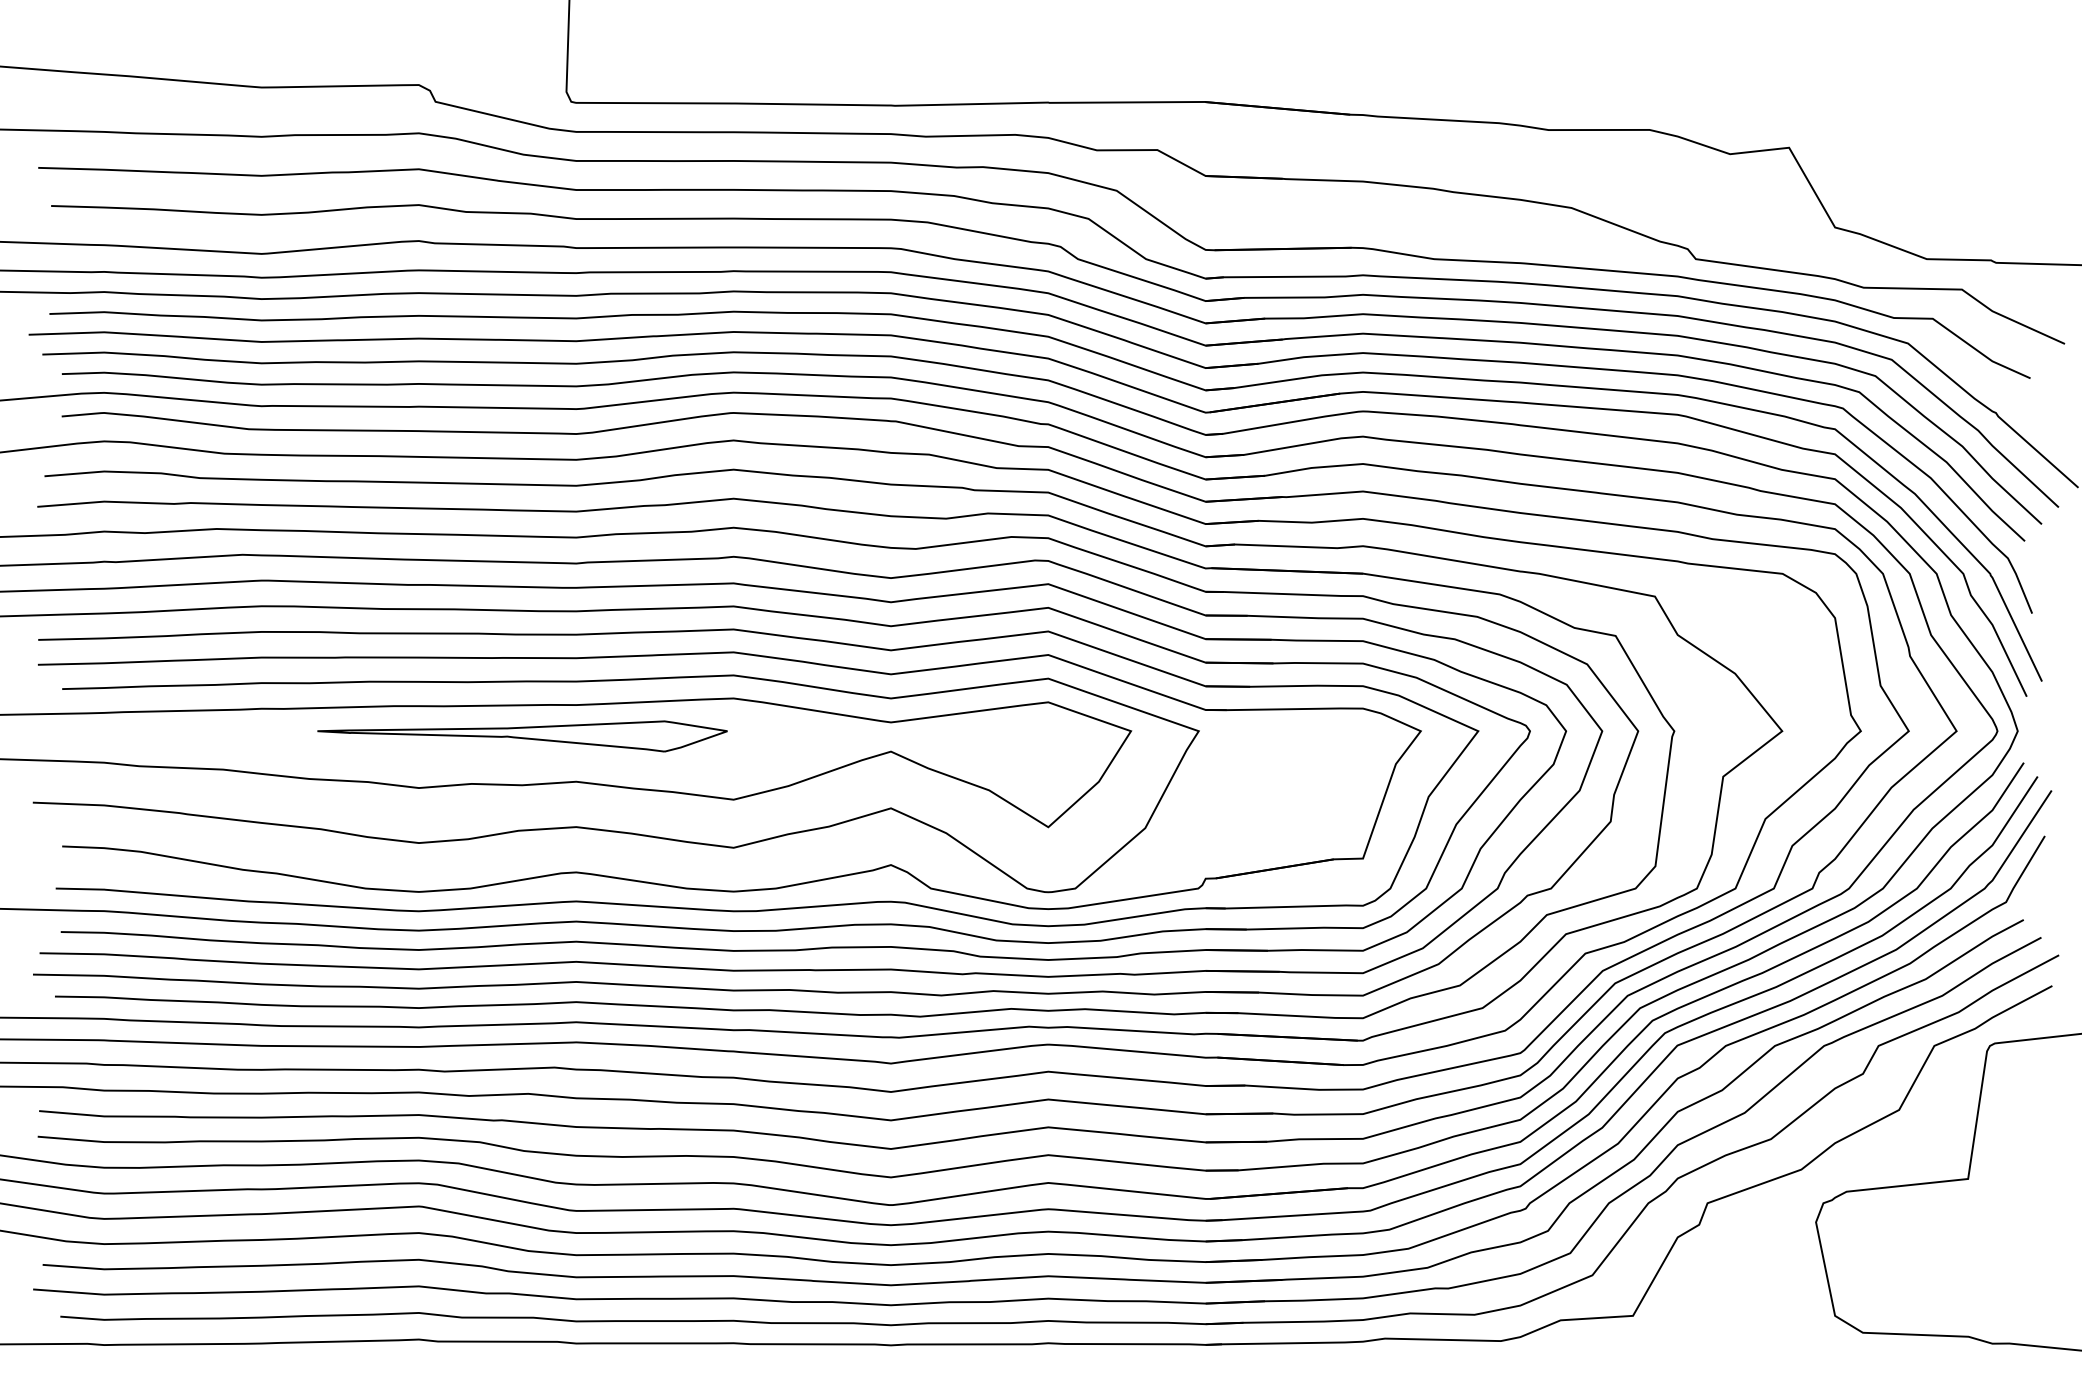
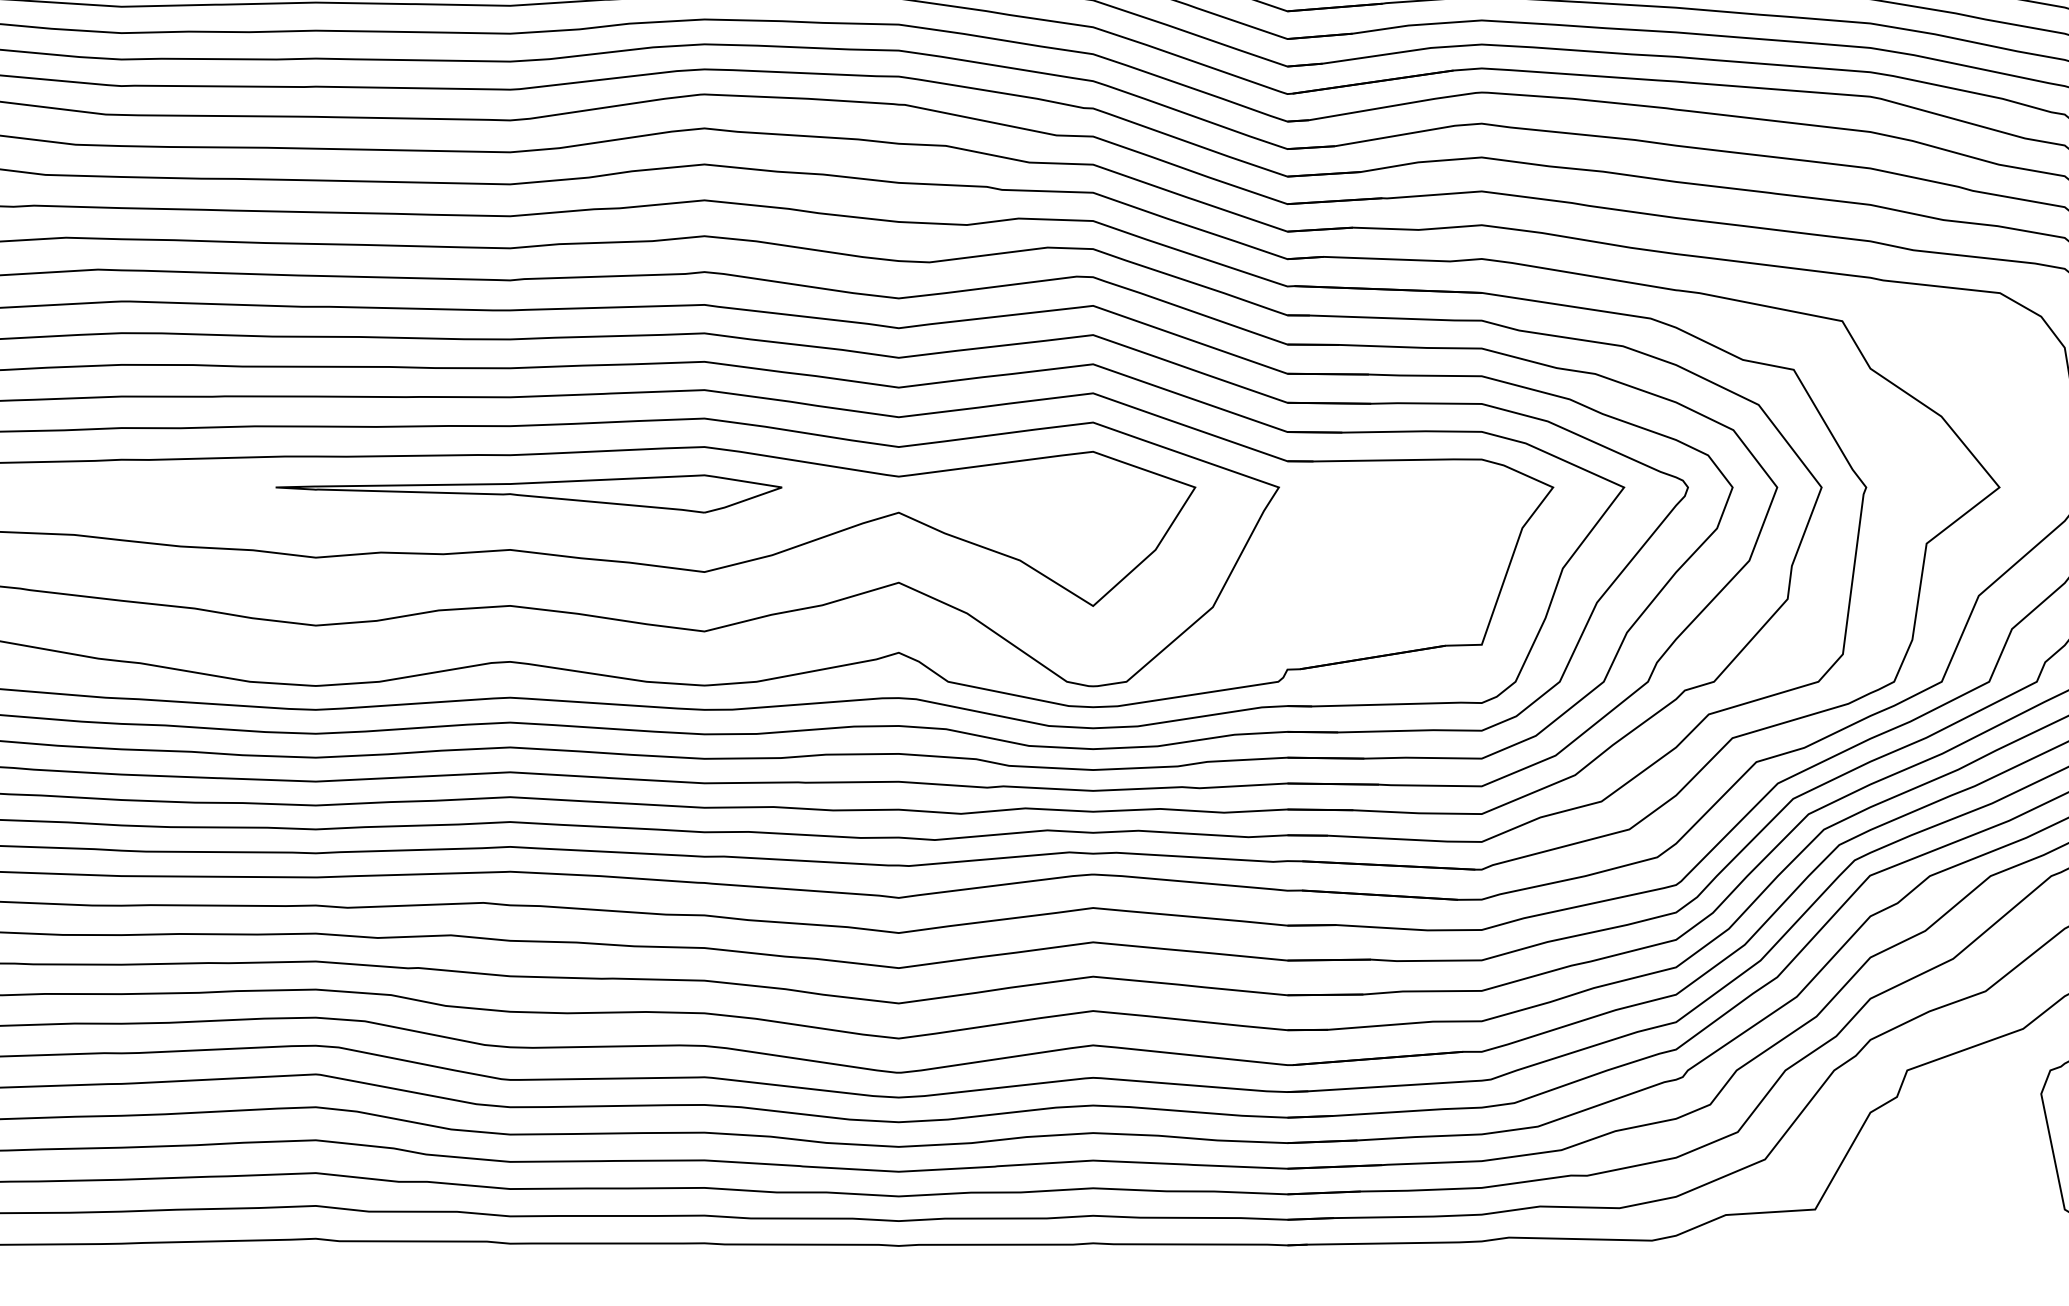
part: (522, 736) -> (528, 494), moved

